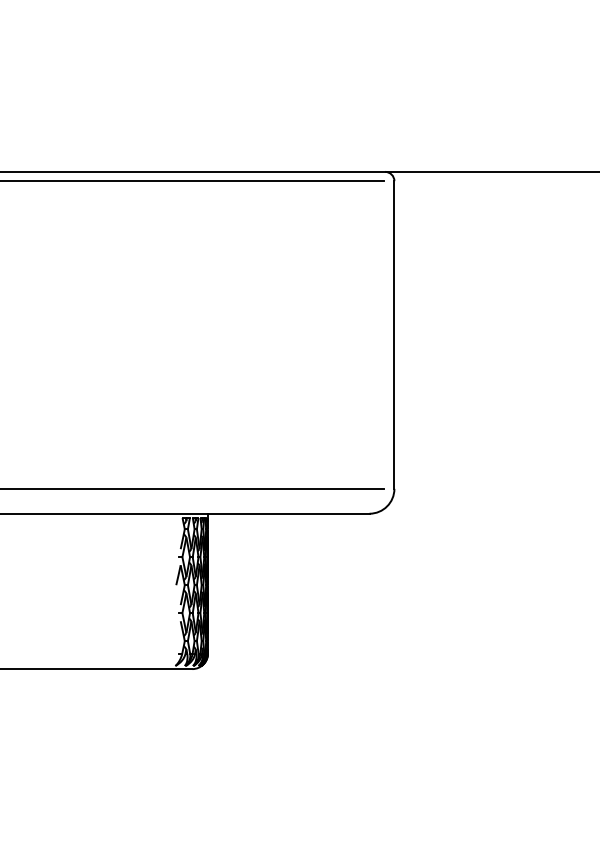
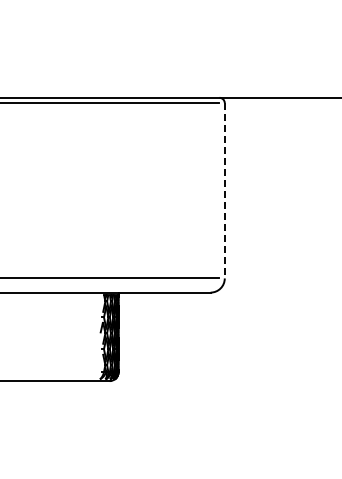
line: (393, 334) -> (224, 190), solid -> dashed

